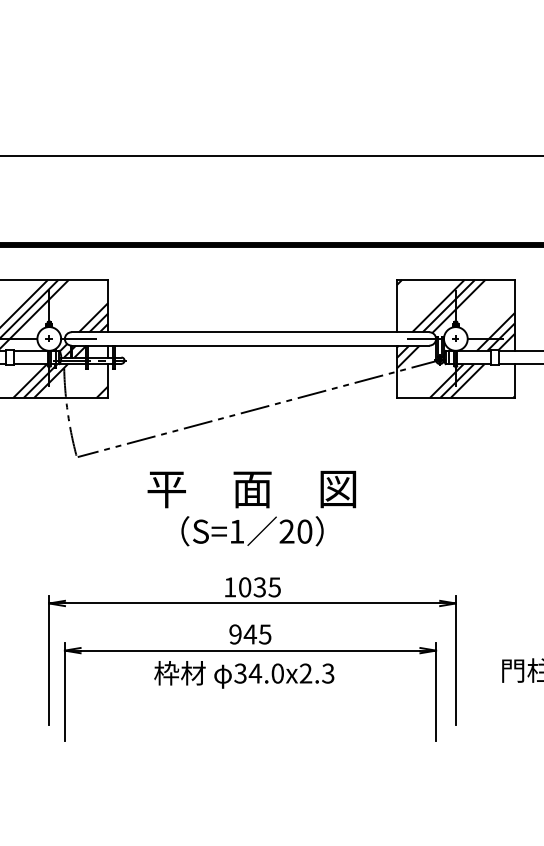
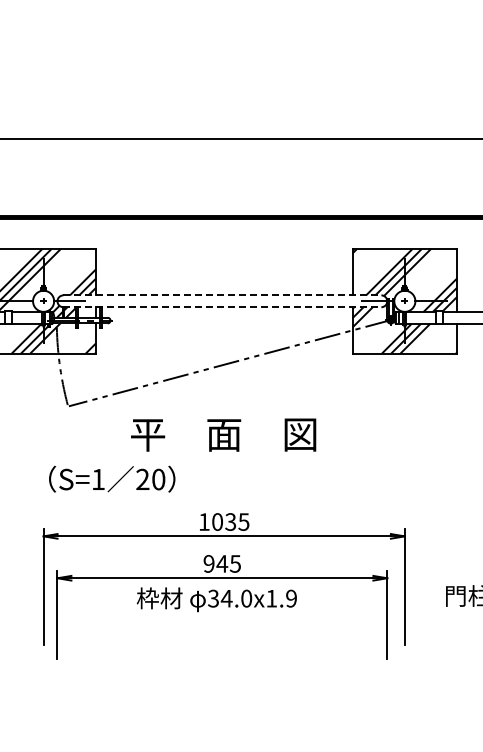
line: (250, 332) -> (222, 295), solid -> dashed
line: (250, 345) -> (222, 307), solid -> dashed
text: (252, 530) -> (112, 478), moved
text: (317, 673) -> (281, 598), 34.0x2.3 -> 34.0x1.9

